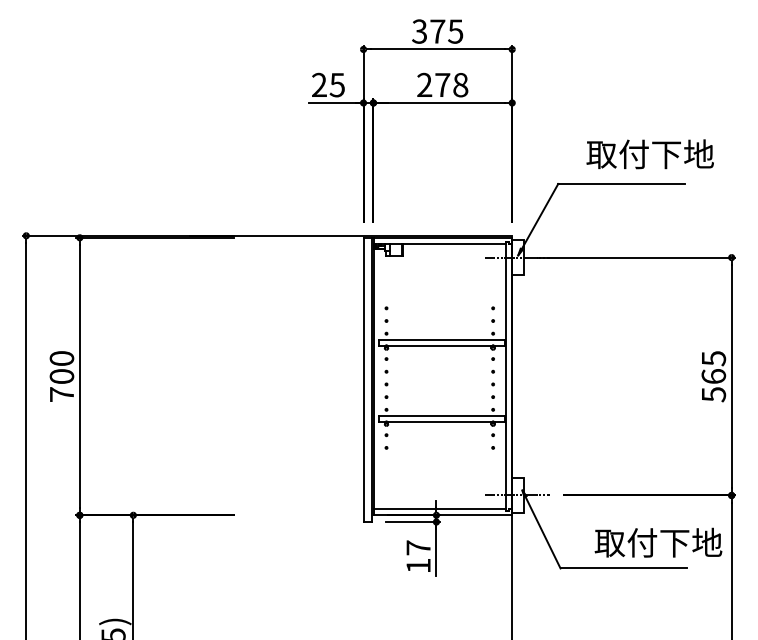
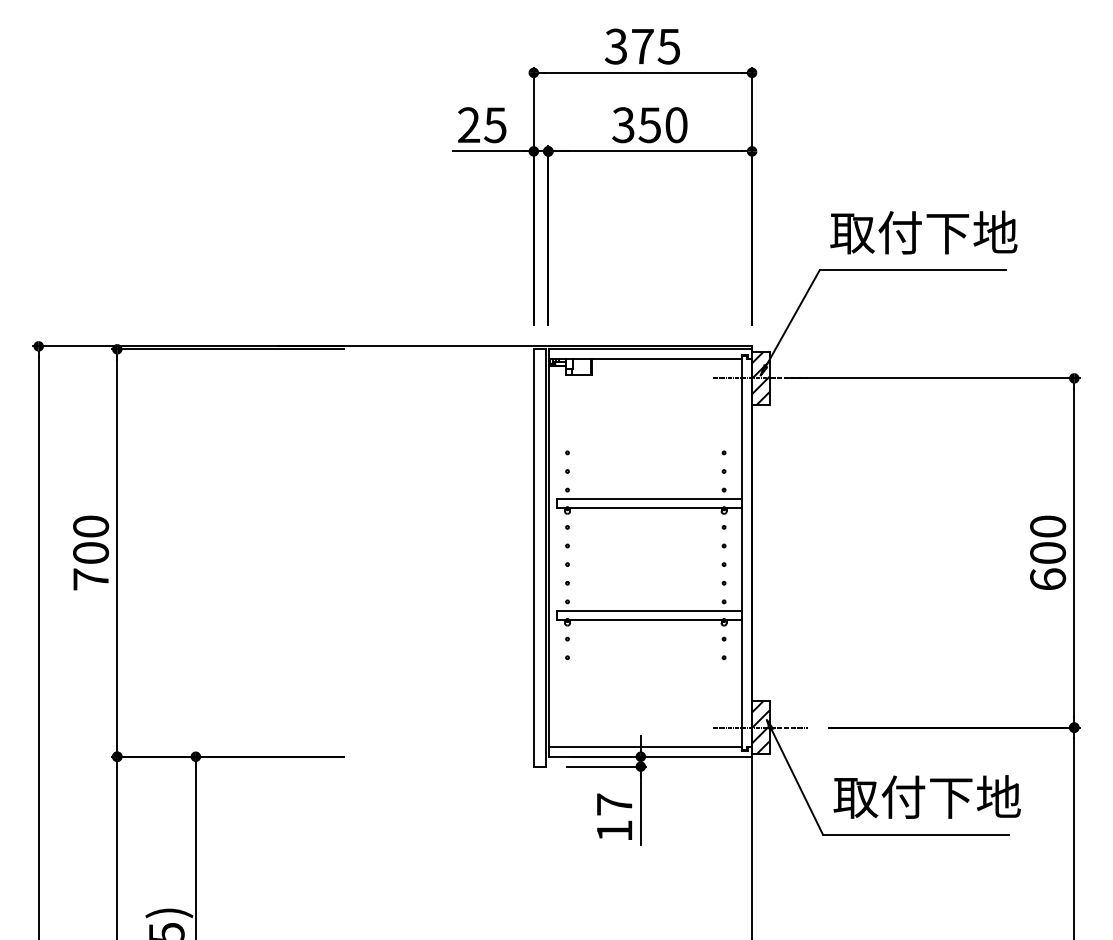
text: (442, 85) -> (649, 125), 278 -> 350
text: (649, 154) -> (922, 232), moved
hatch: (518, 257) -> (761, 378), added
text: (713, 376) -> (1047, 552), 565 -> 600
hatch: (518, 495) -> (761, 727), added
text: (658, 542) -> (927, 796), moved

